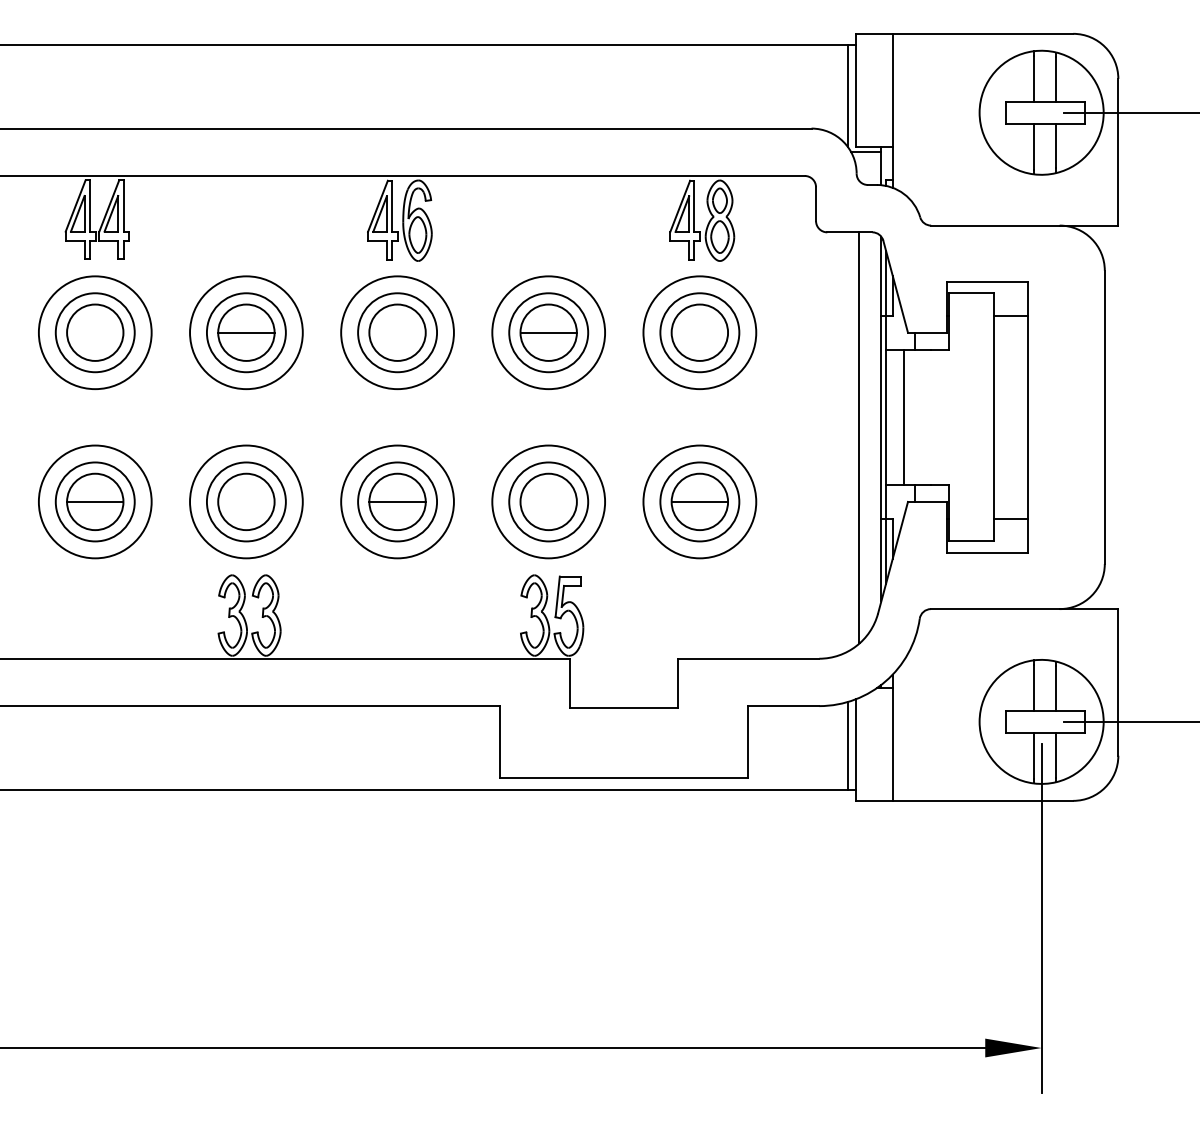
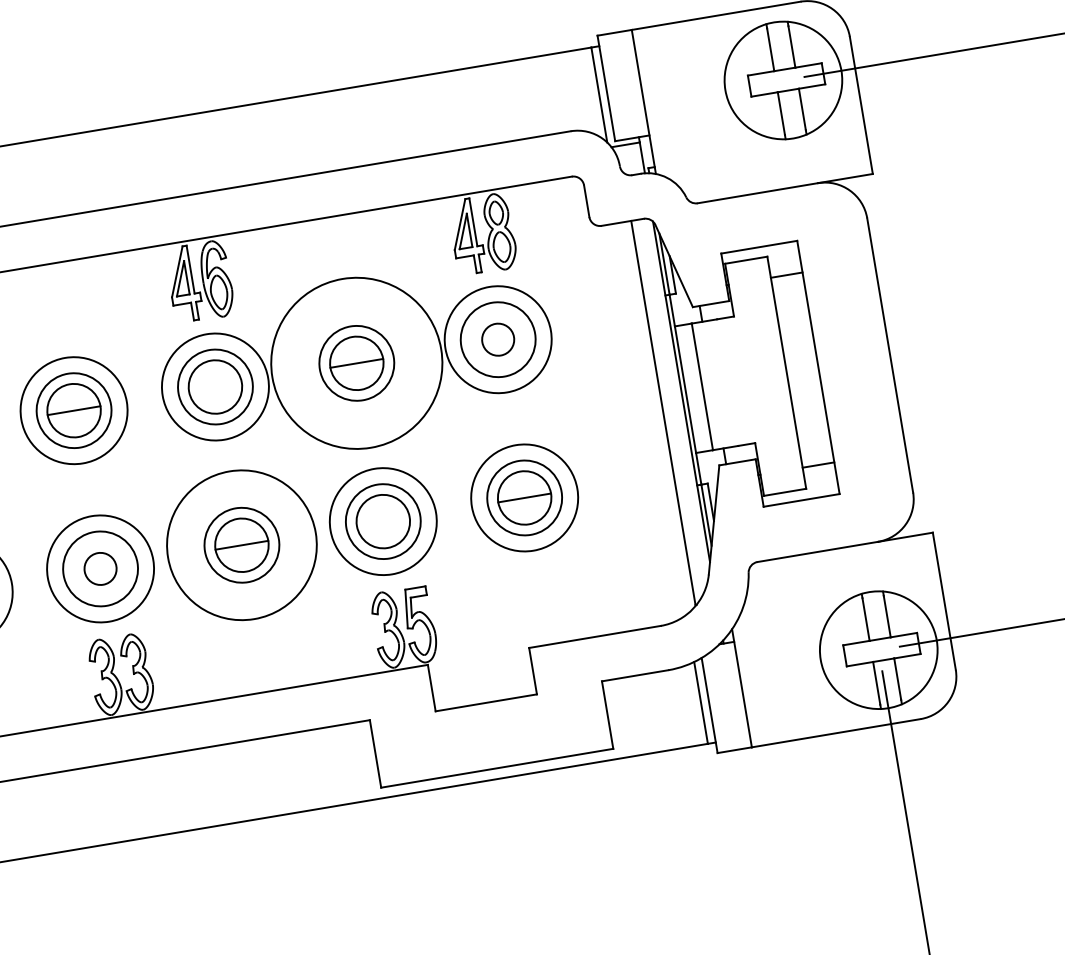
circle: (548, 332) -> (356, 363), size x1.6
circle: (699, 332) -> (497, 339), size x0.6
circle: (246, 501) -> (100, 568), size x0.6
circle: (397, 501) -> (241, 544), size x1.4

